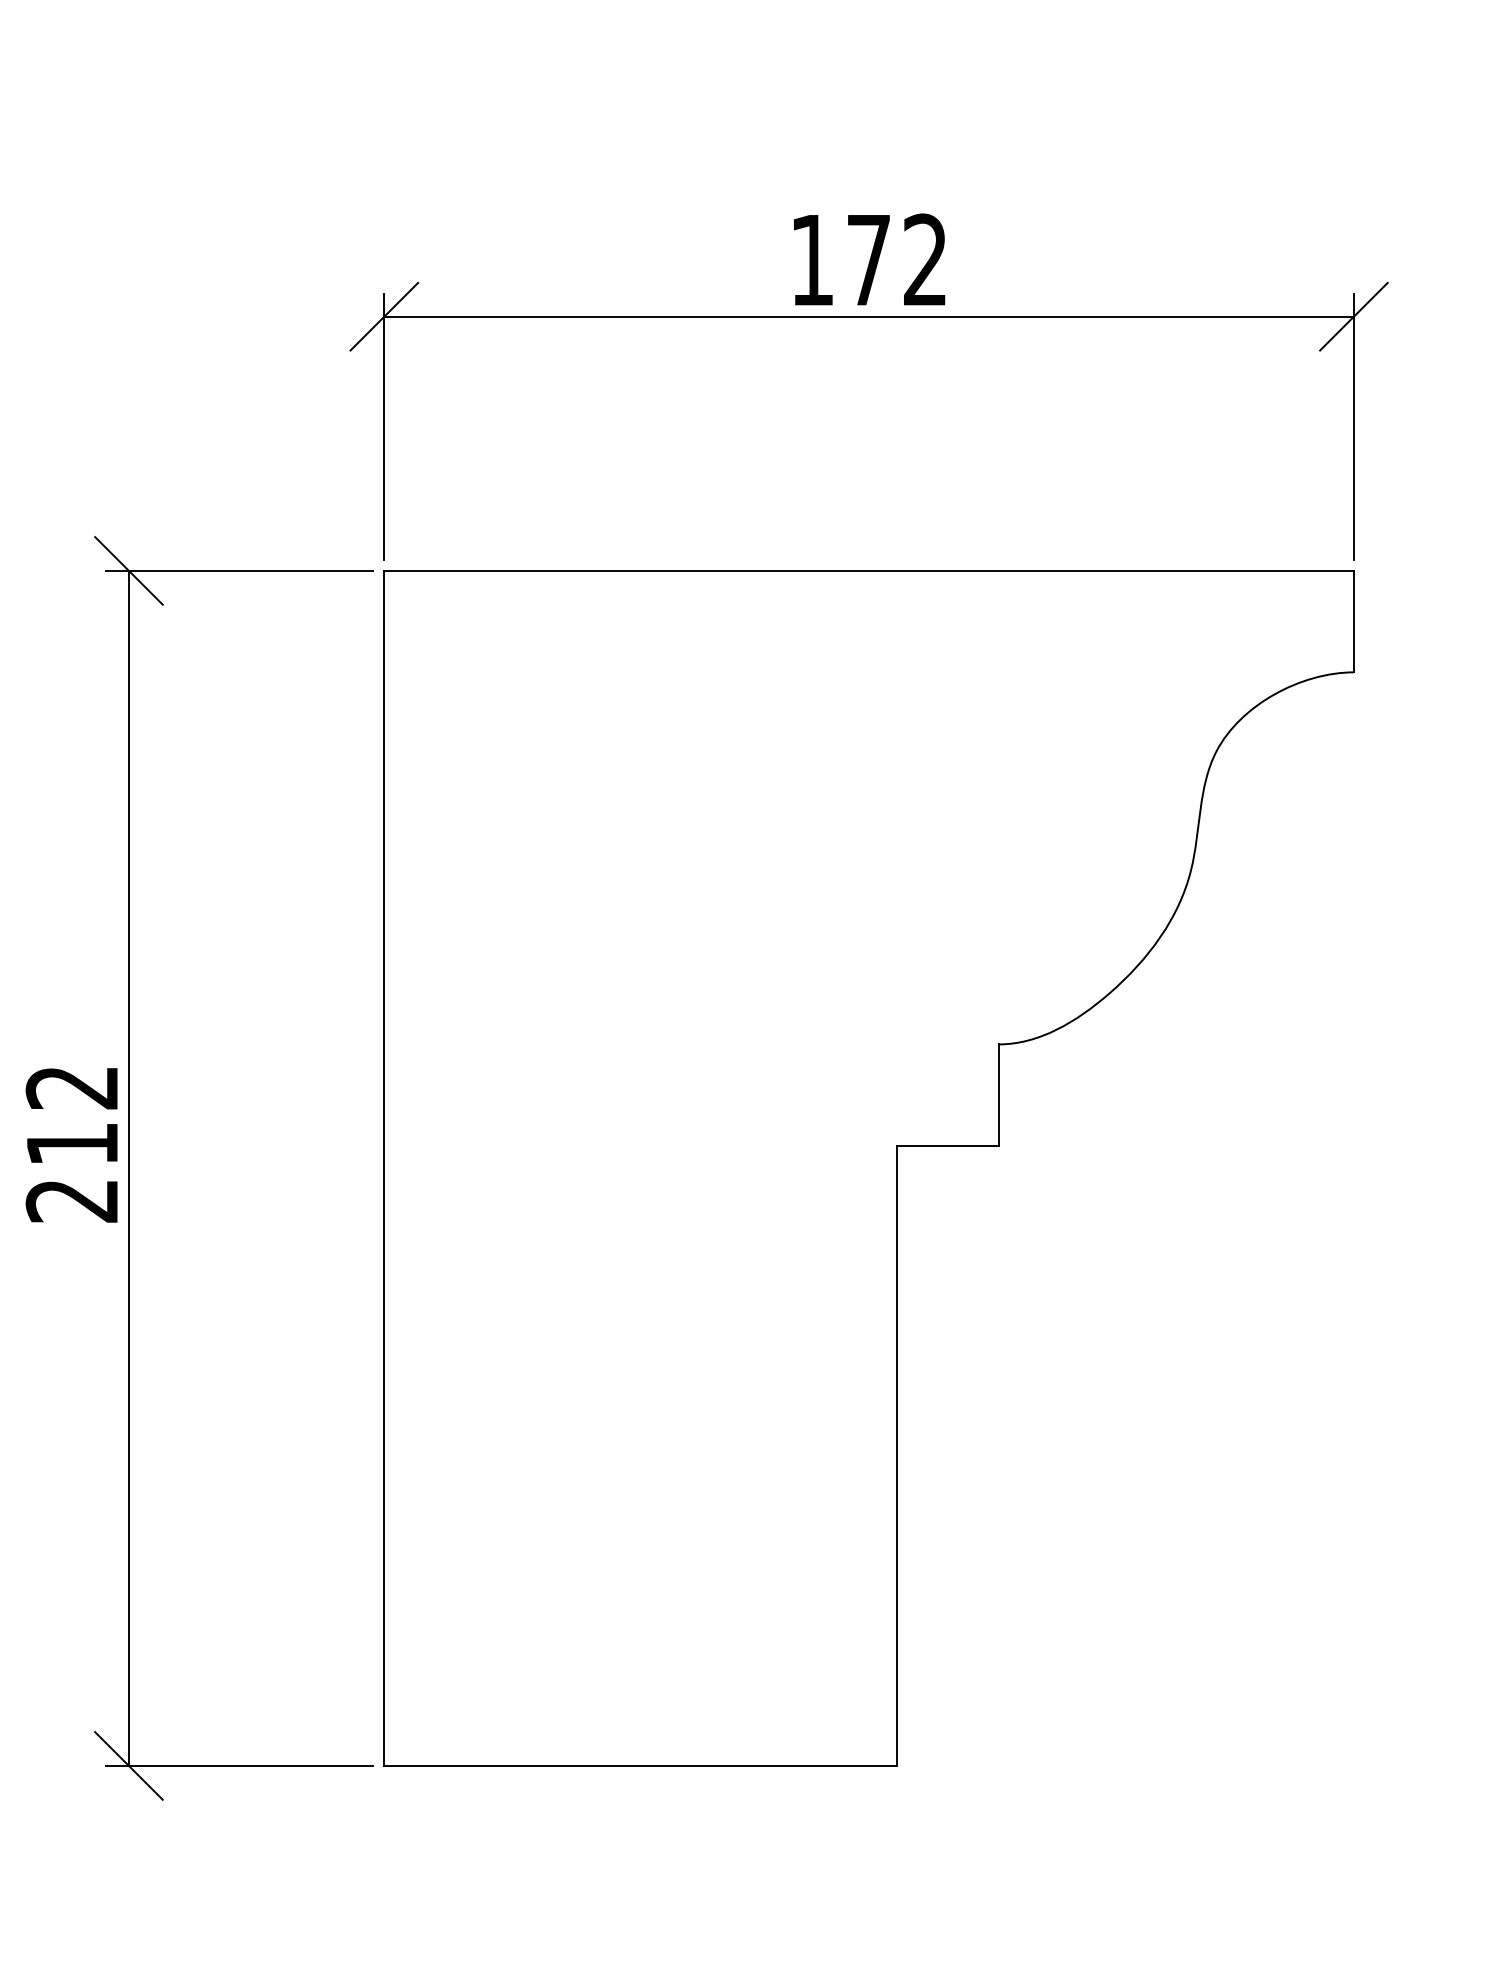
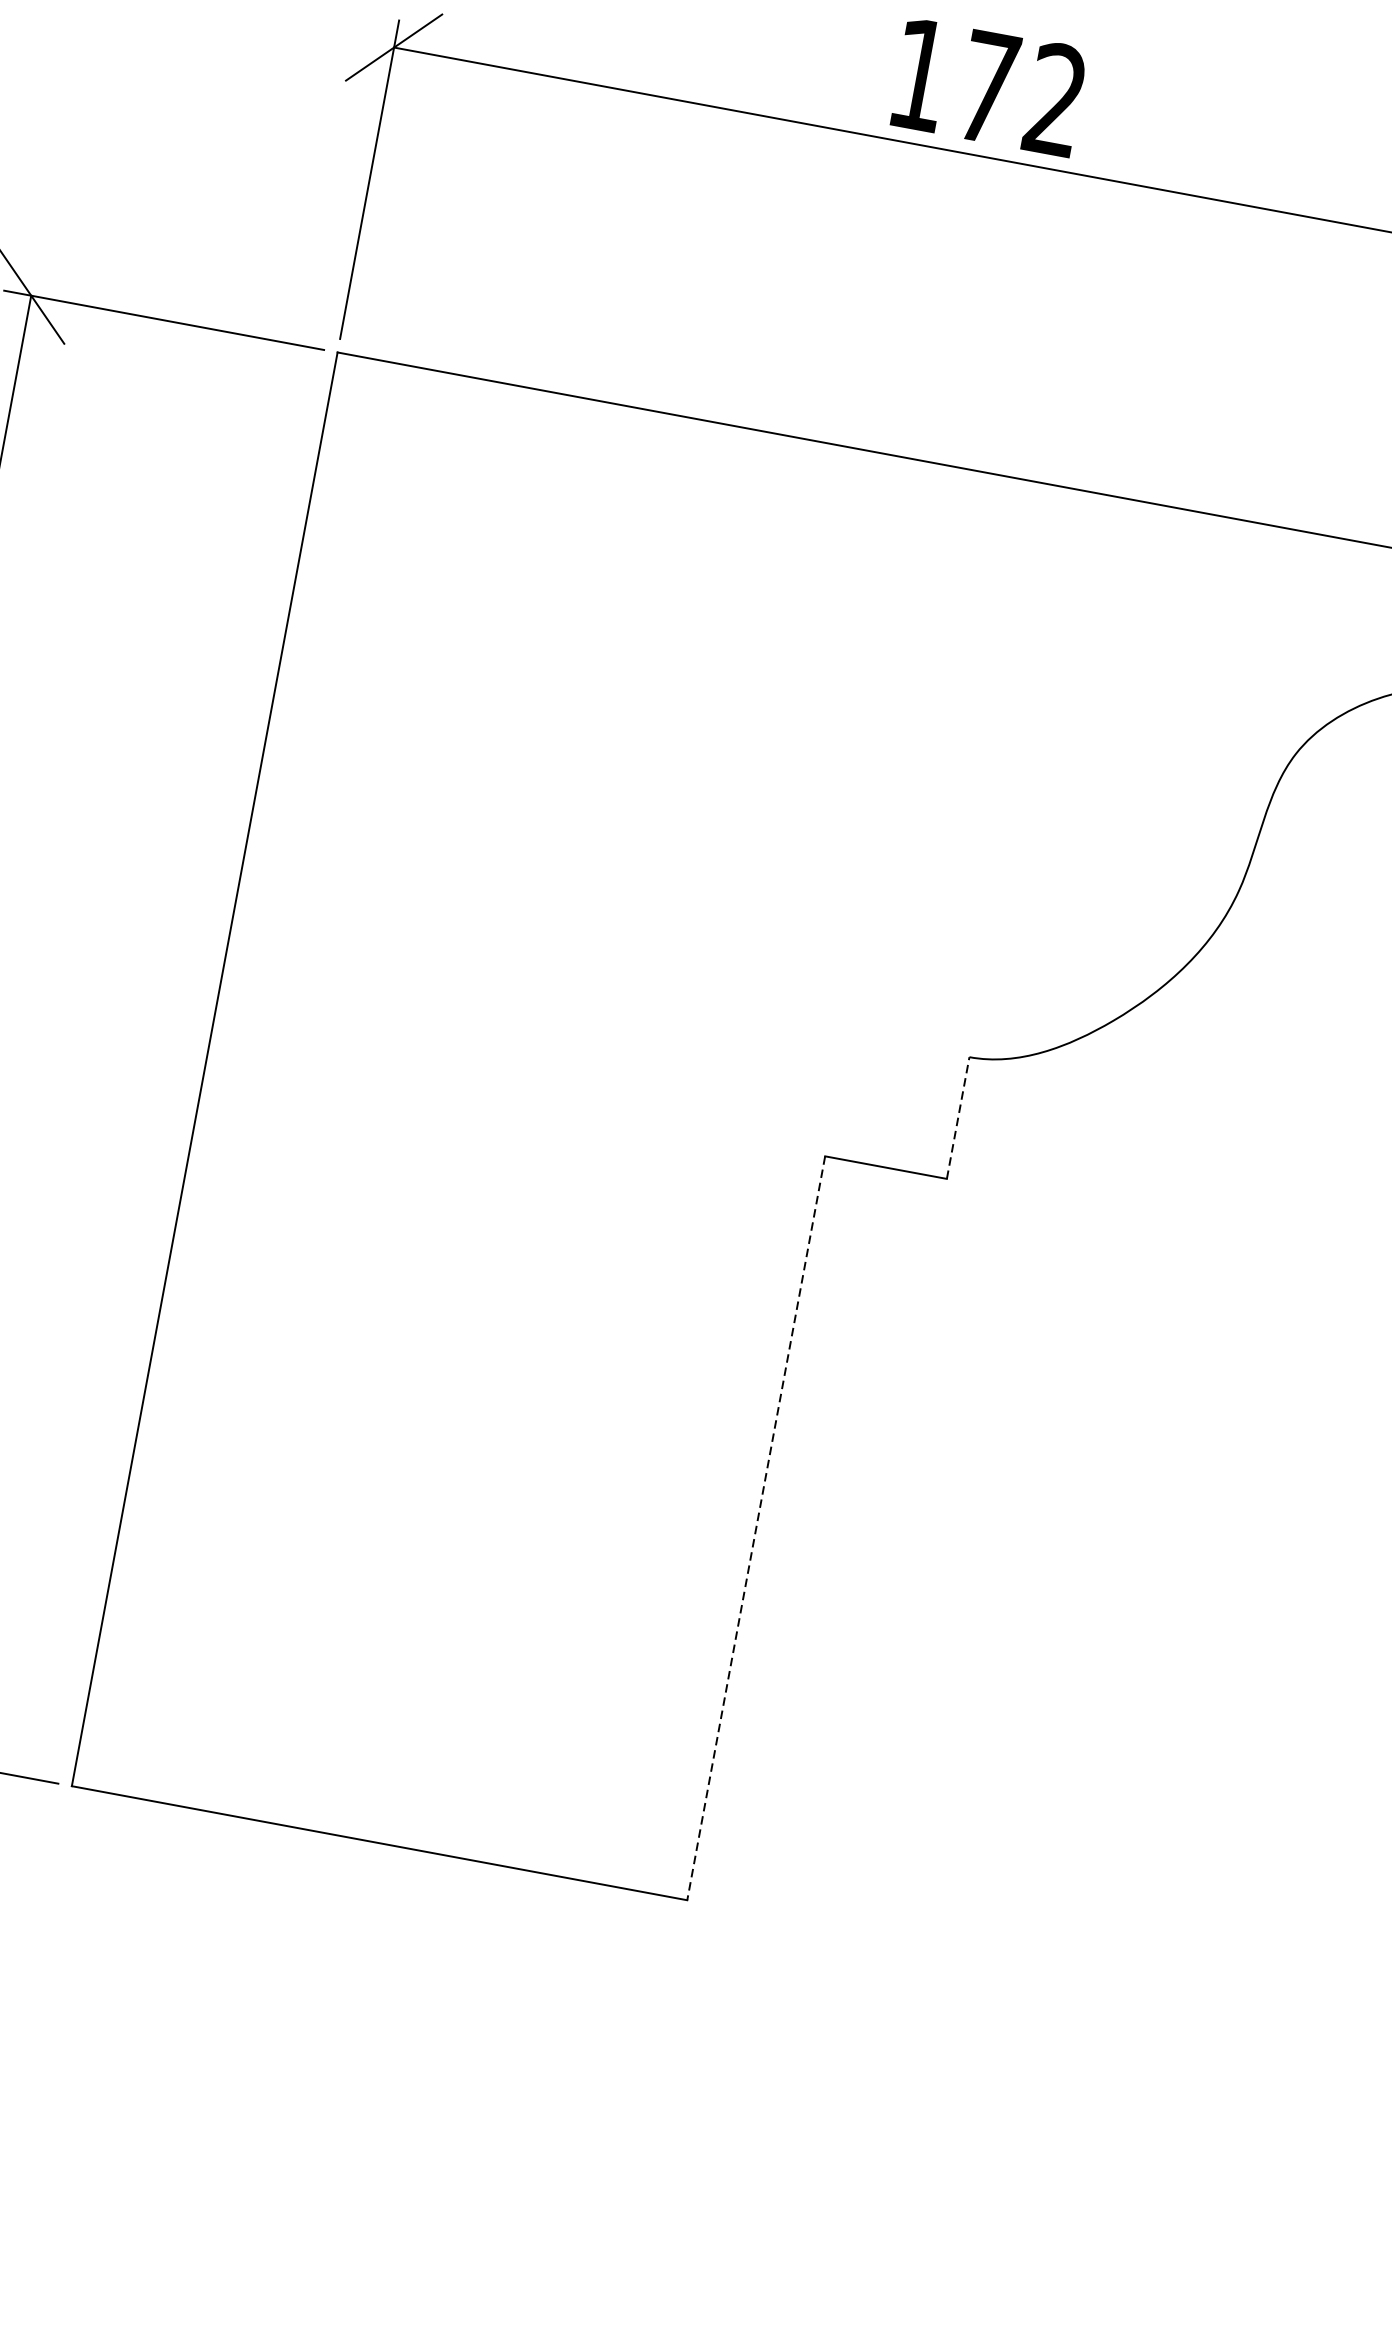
line: (998, 1095) -> (957, 1118), solid -> dashed
line: (897, 1456) -> (756, 1529), solid -> dashed

